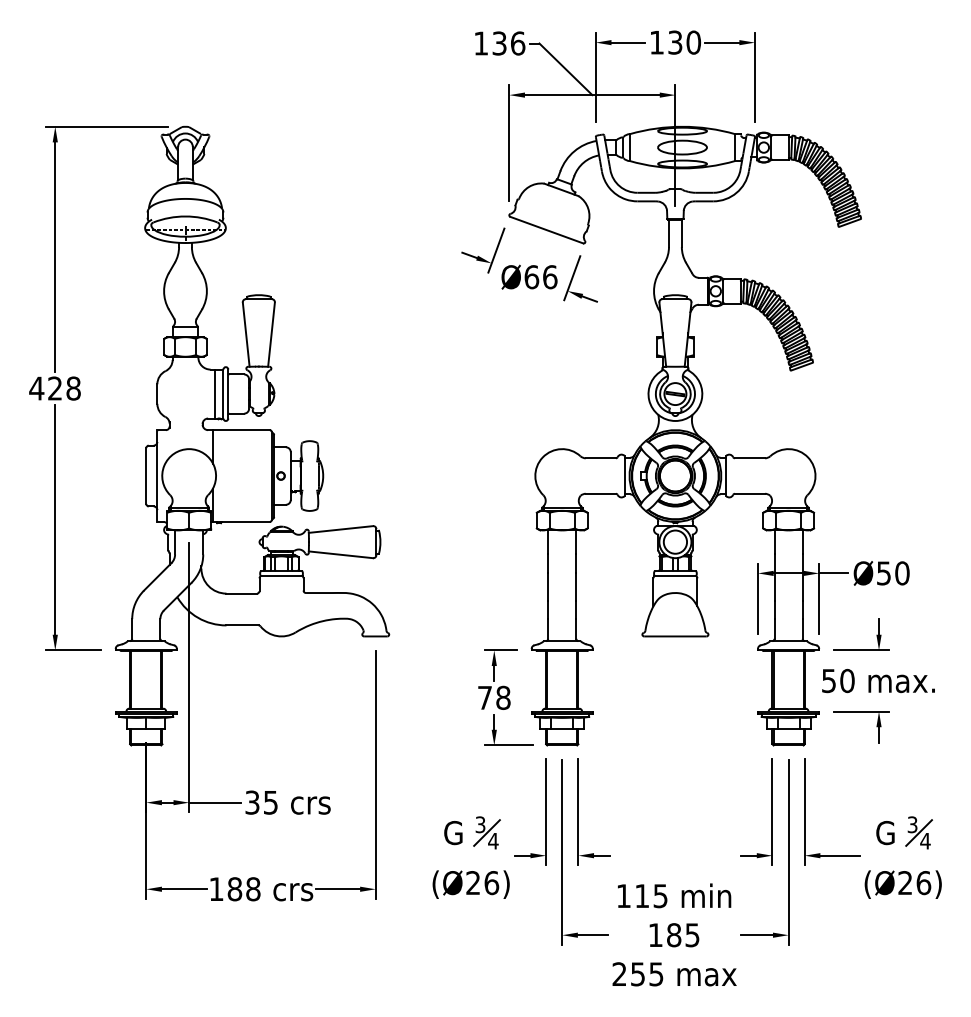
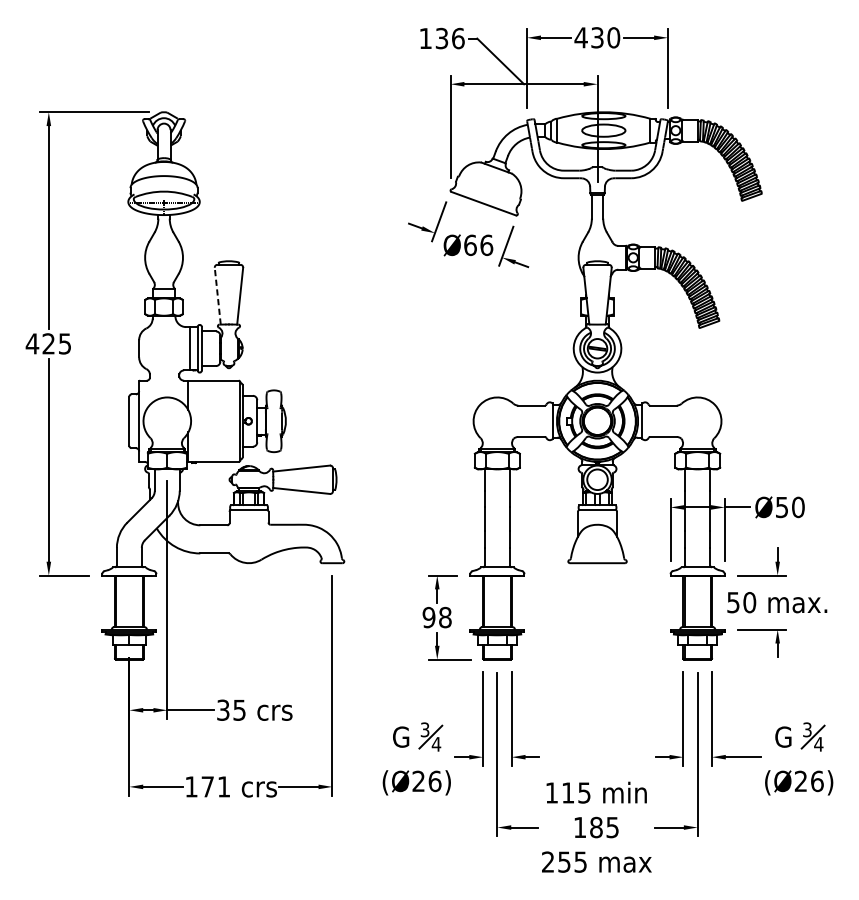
text: (656, 42) -> (580, 37), 130 -> 430
line: (246, 334) -> (218, 296), solid -> dashed
text: (73, 388) -> (64, 343), 428 -> 425
text: (484, 697) -> (428, 617), 78 -> 98
text: (243, 889) -> (215, 787), 188 -> 171

